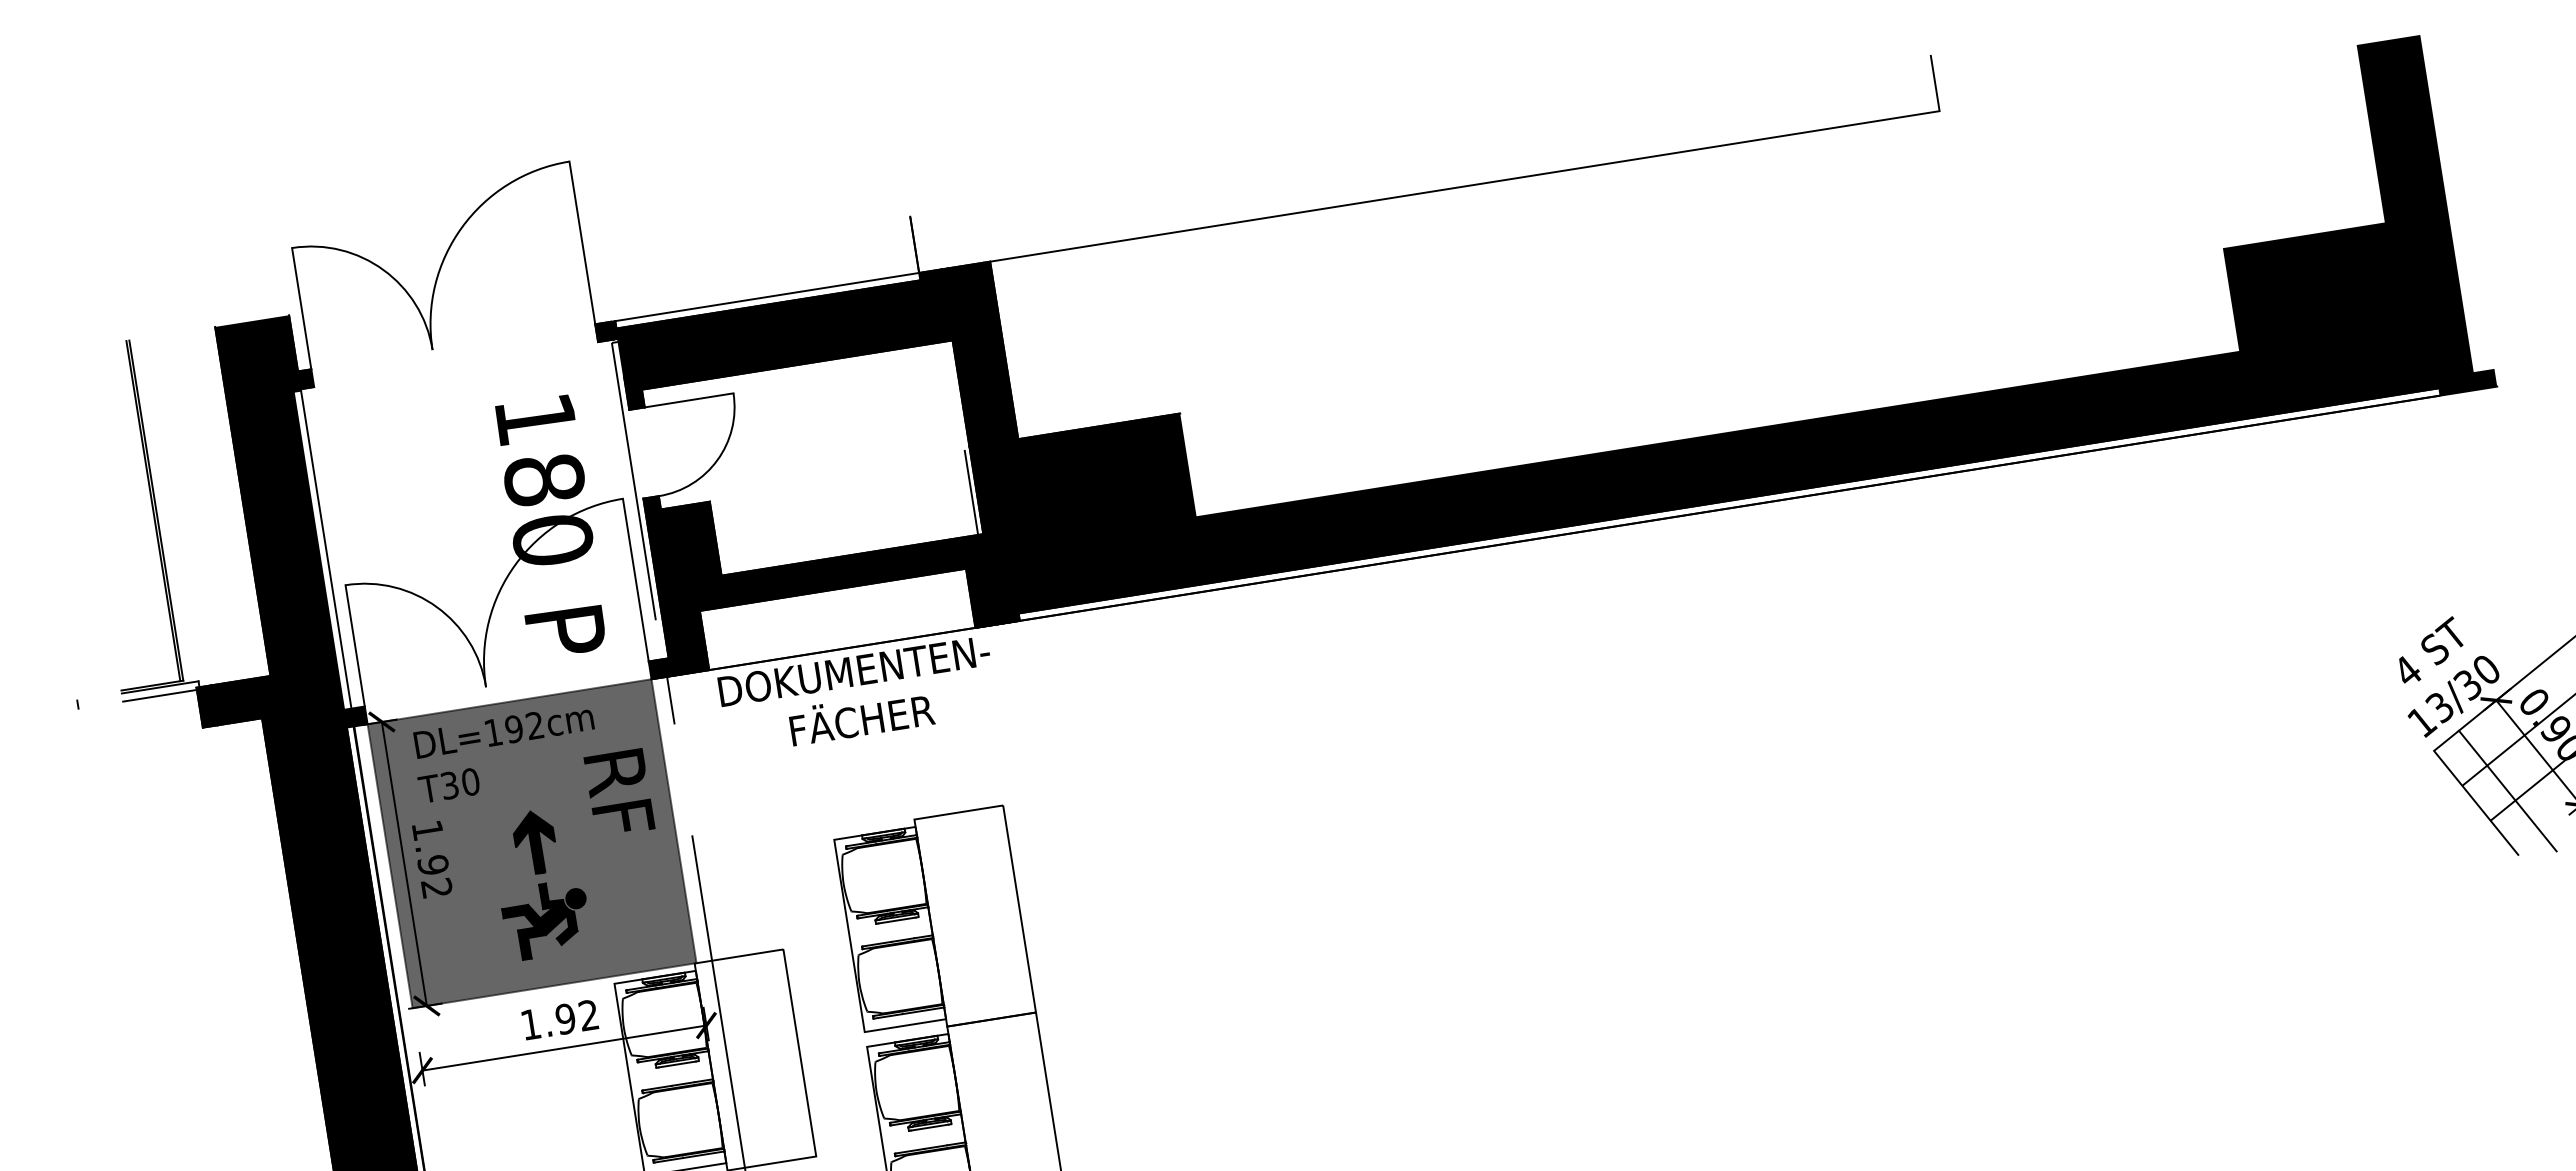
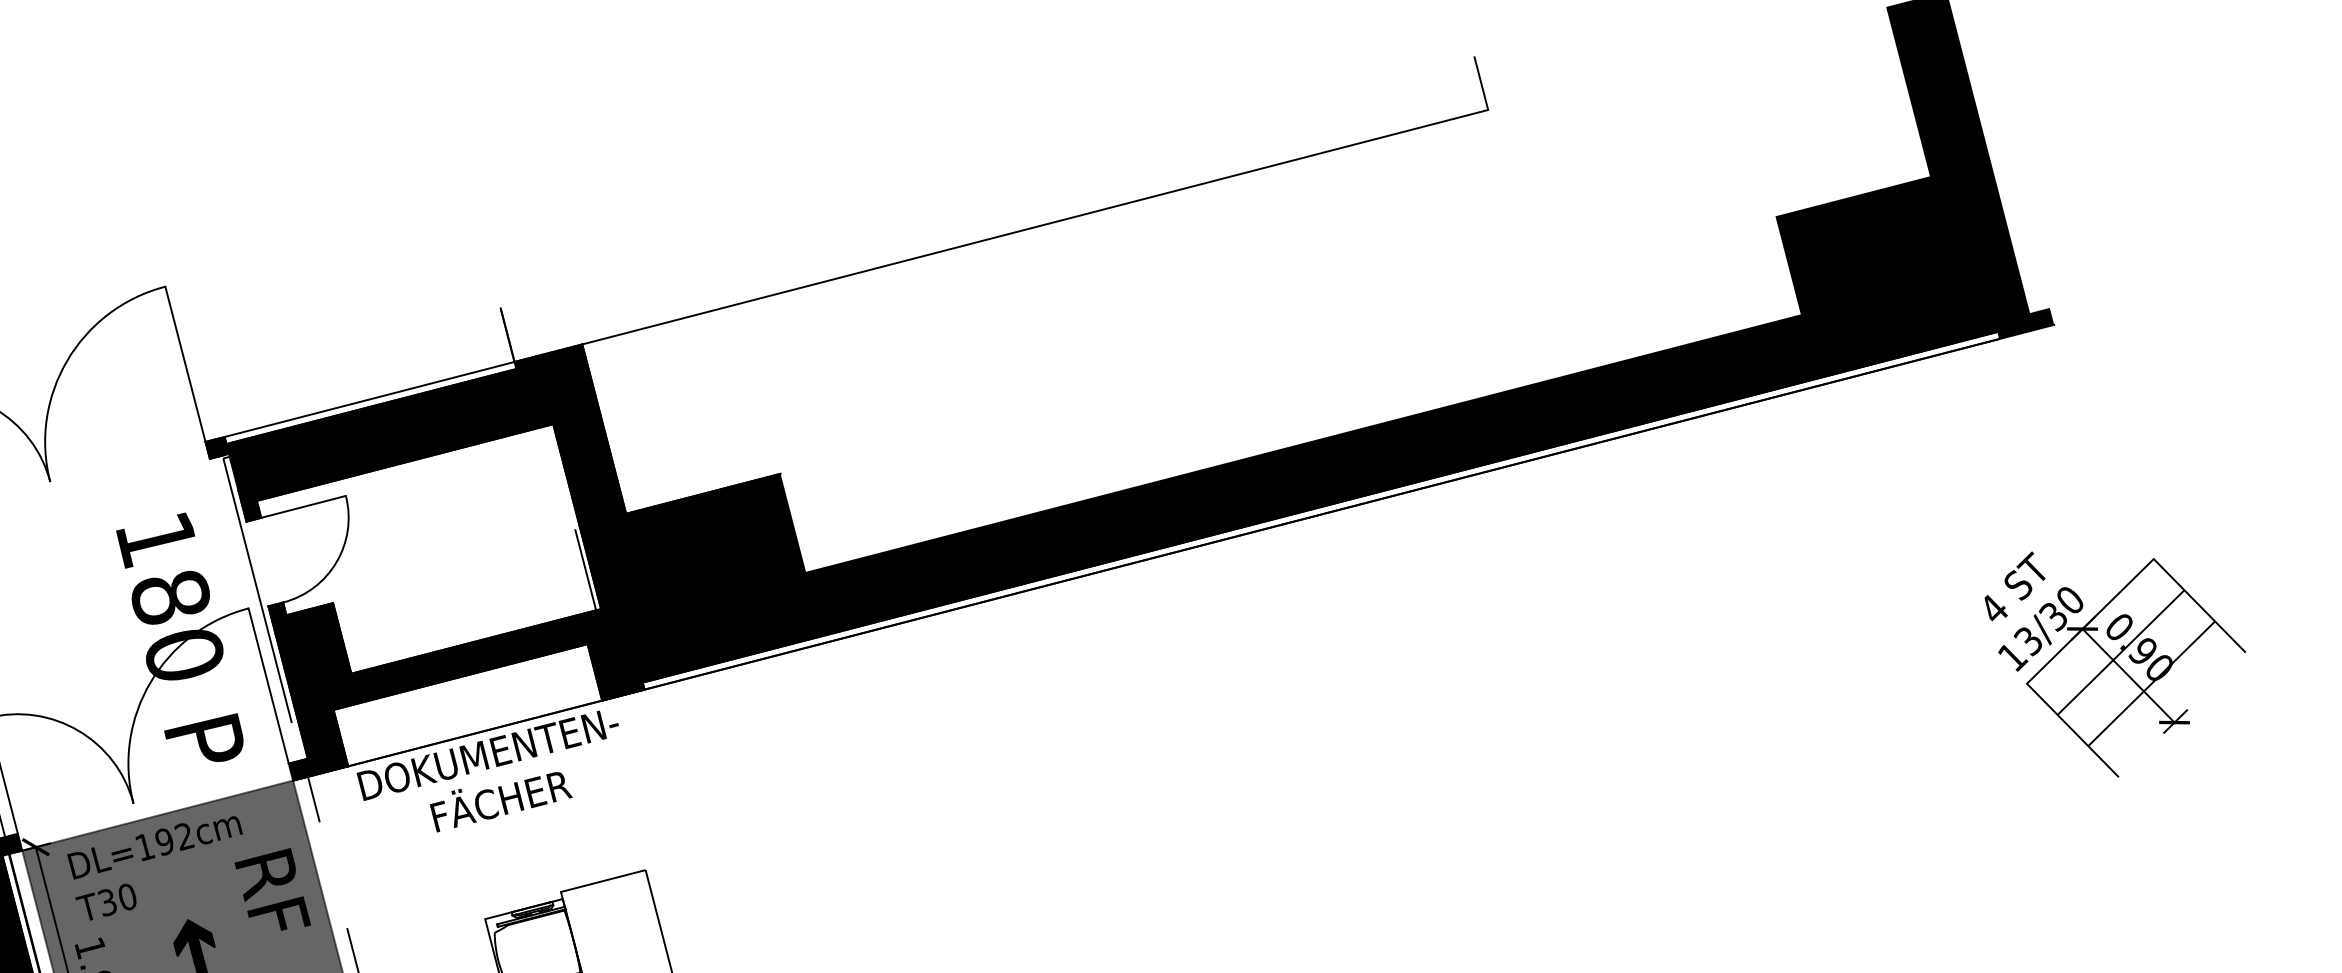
line: (2507, 790) -> (2101, 715), removed

